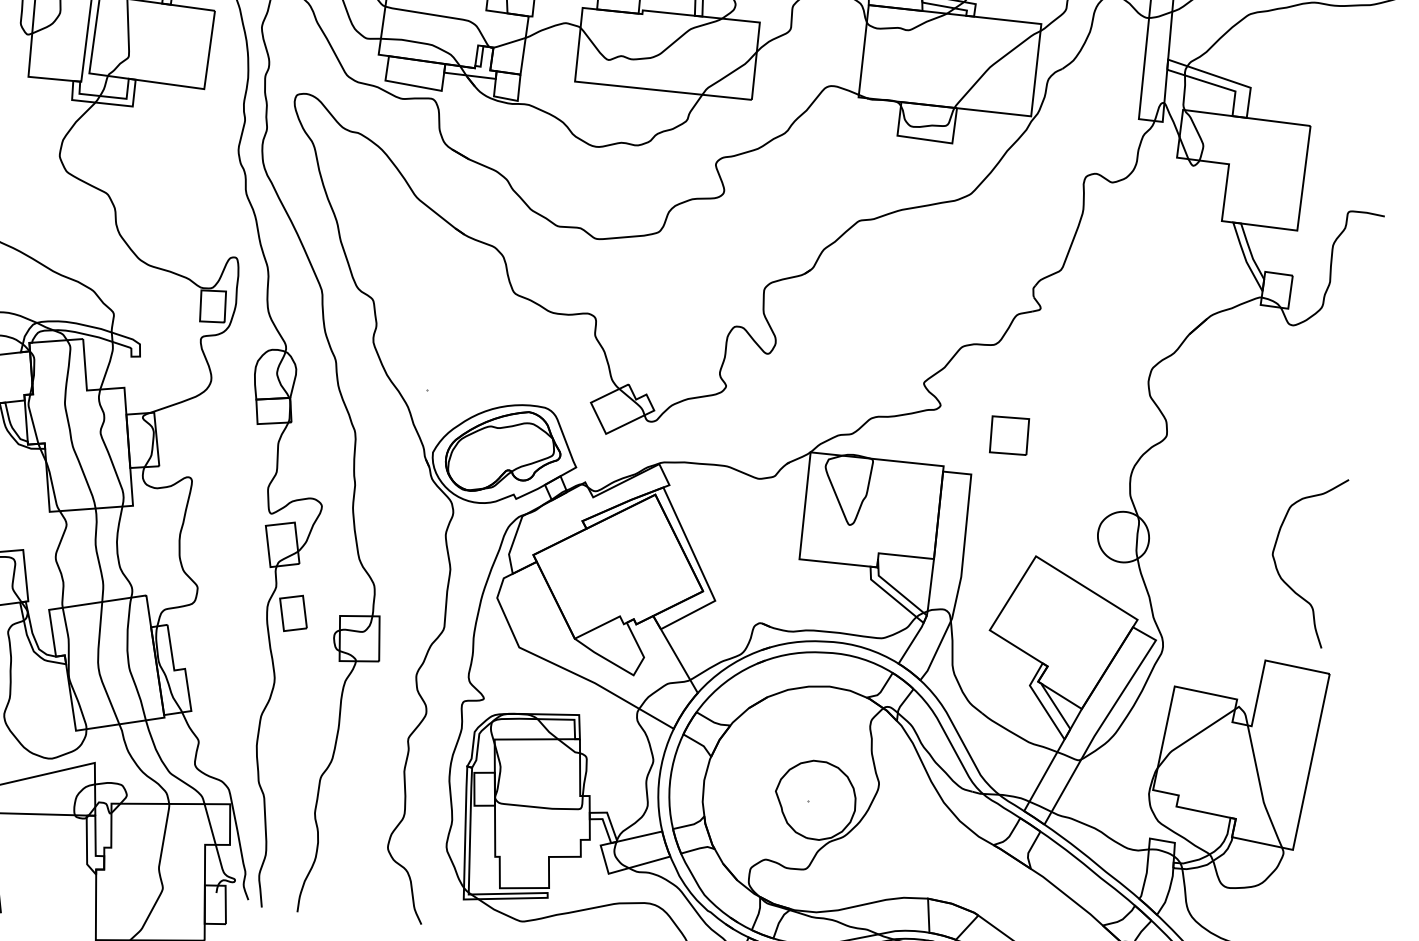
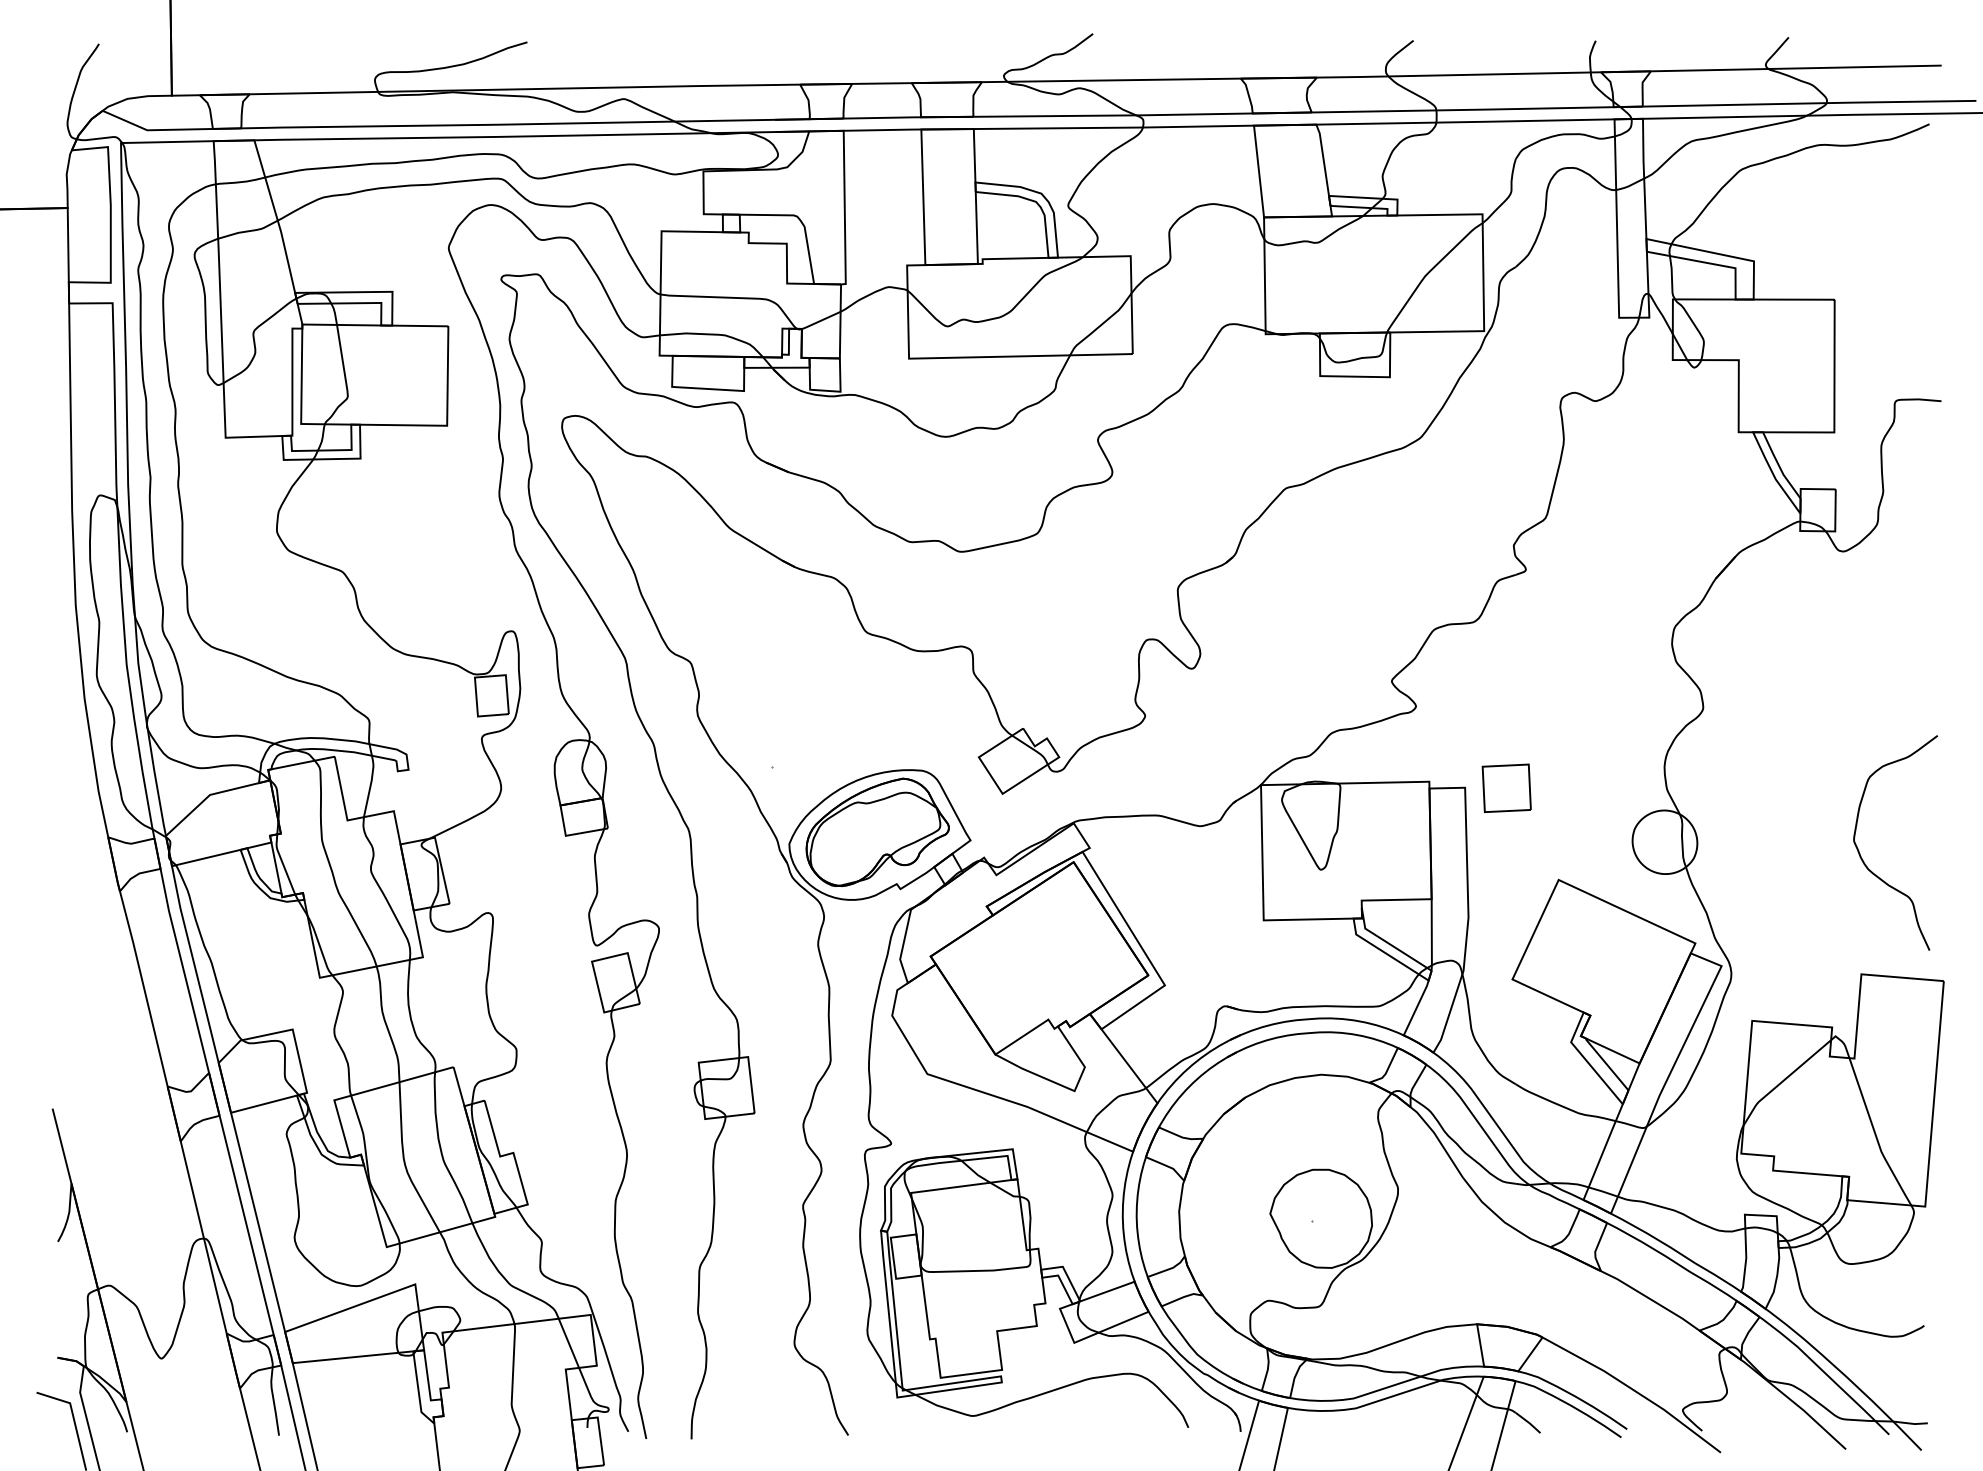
part: (1009, 435) -> (1506, 788), moved
part: (293, 613) -> (639, 1066), removed

